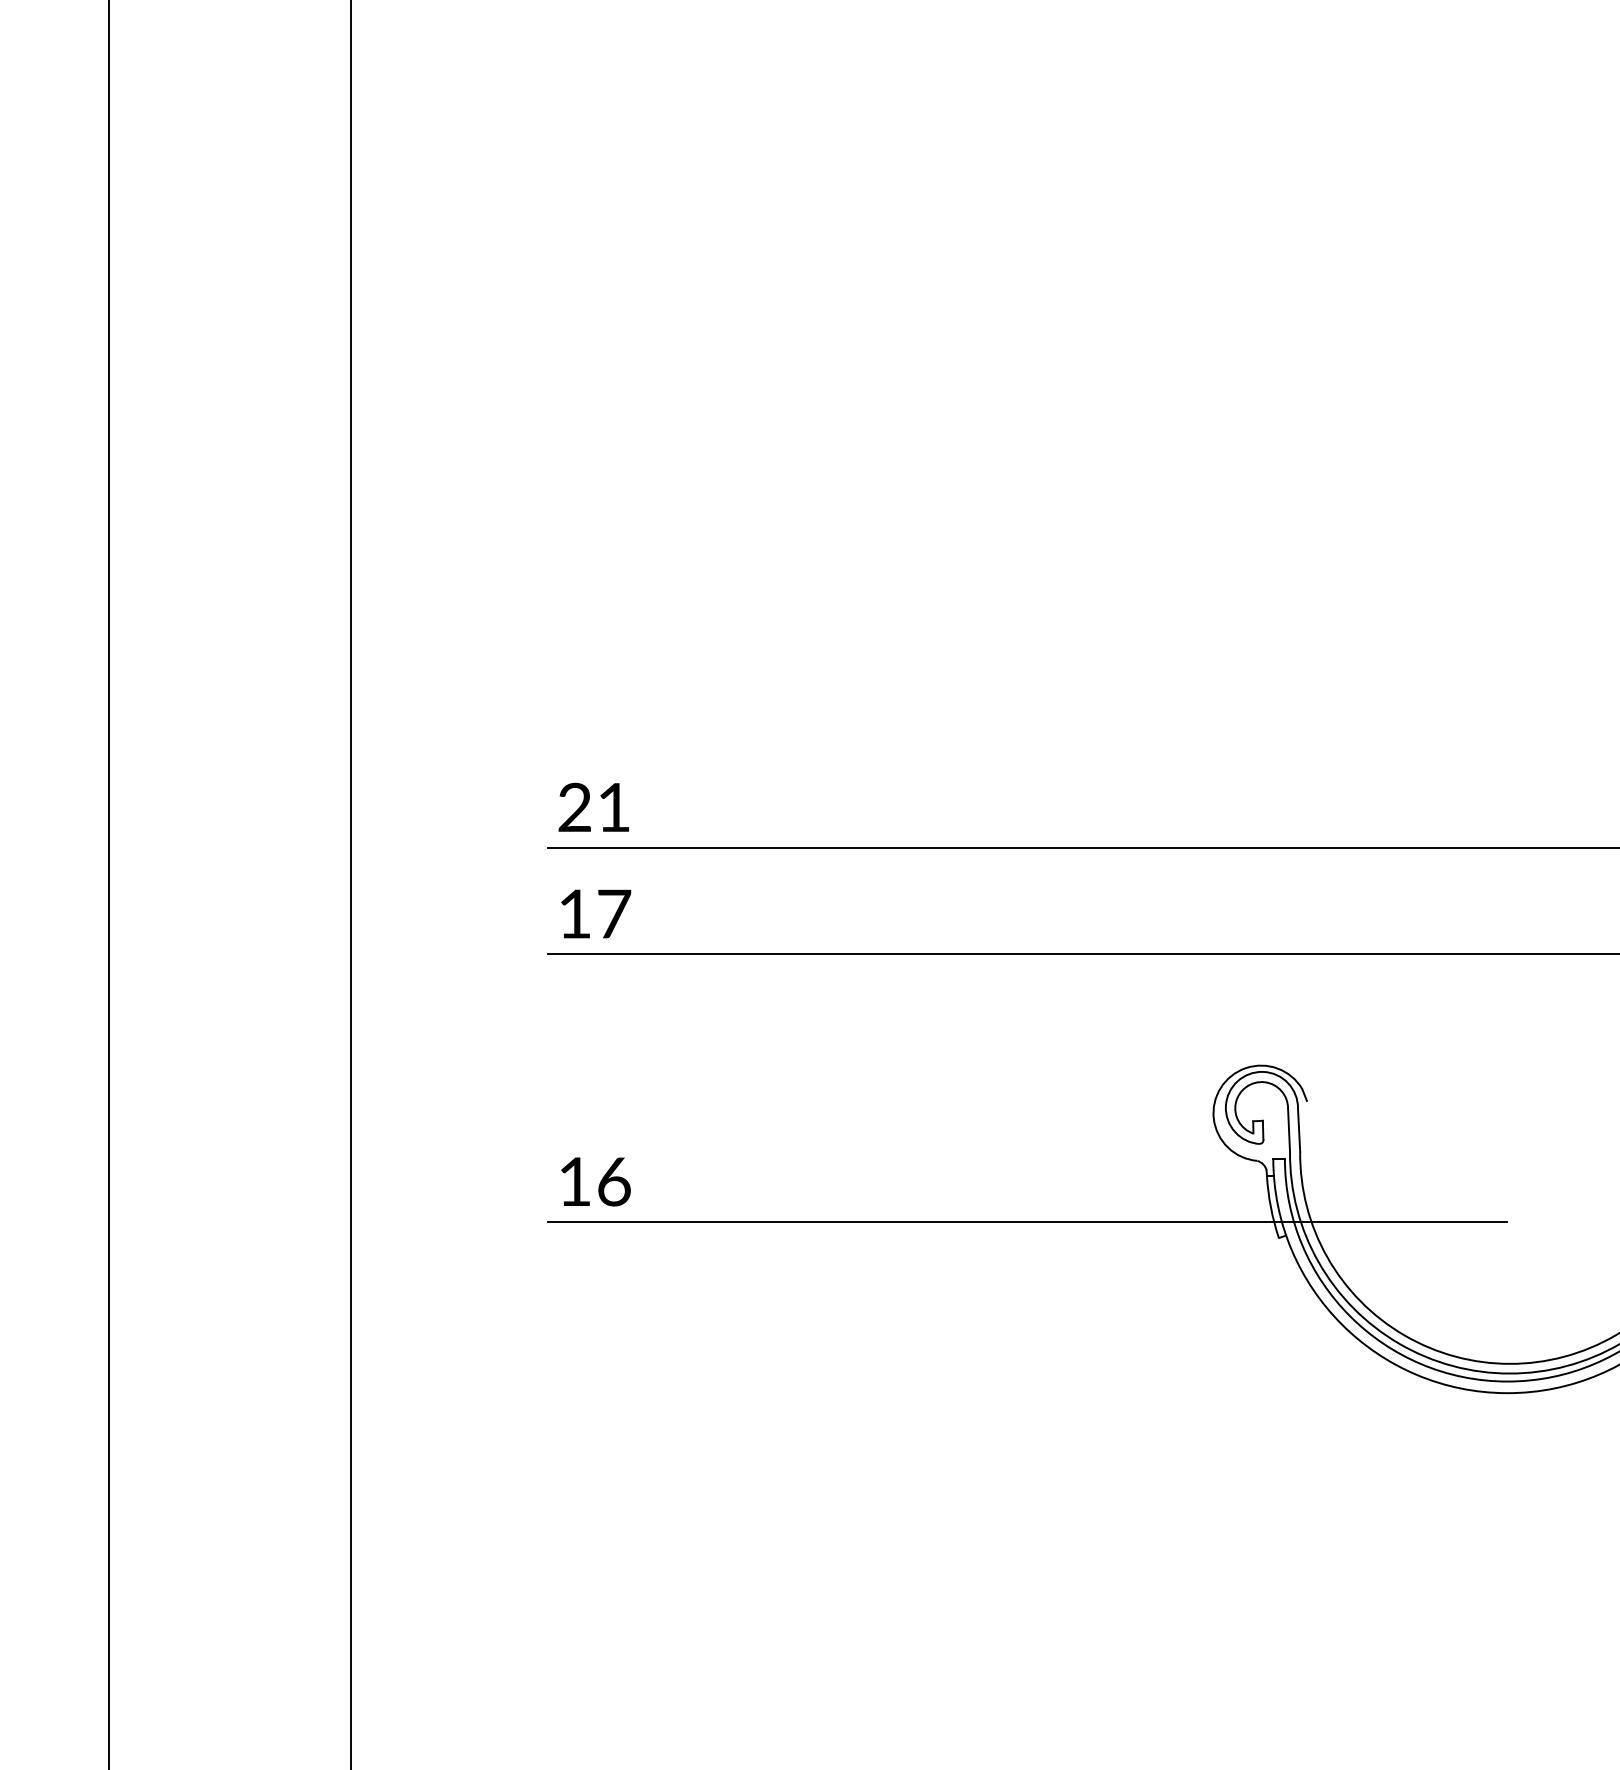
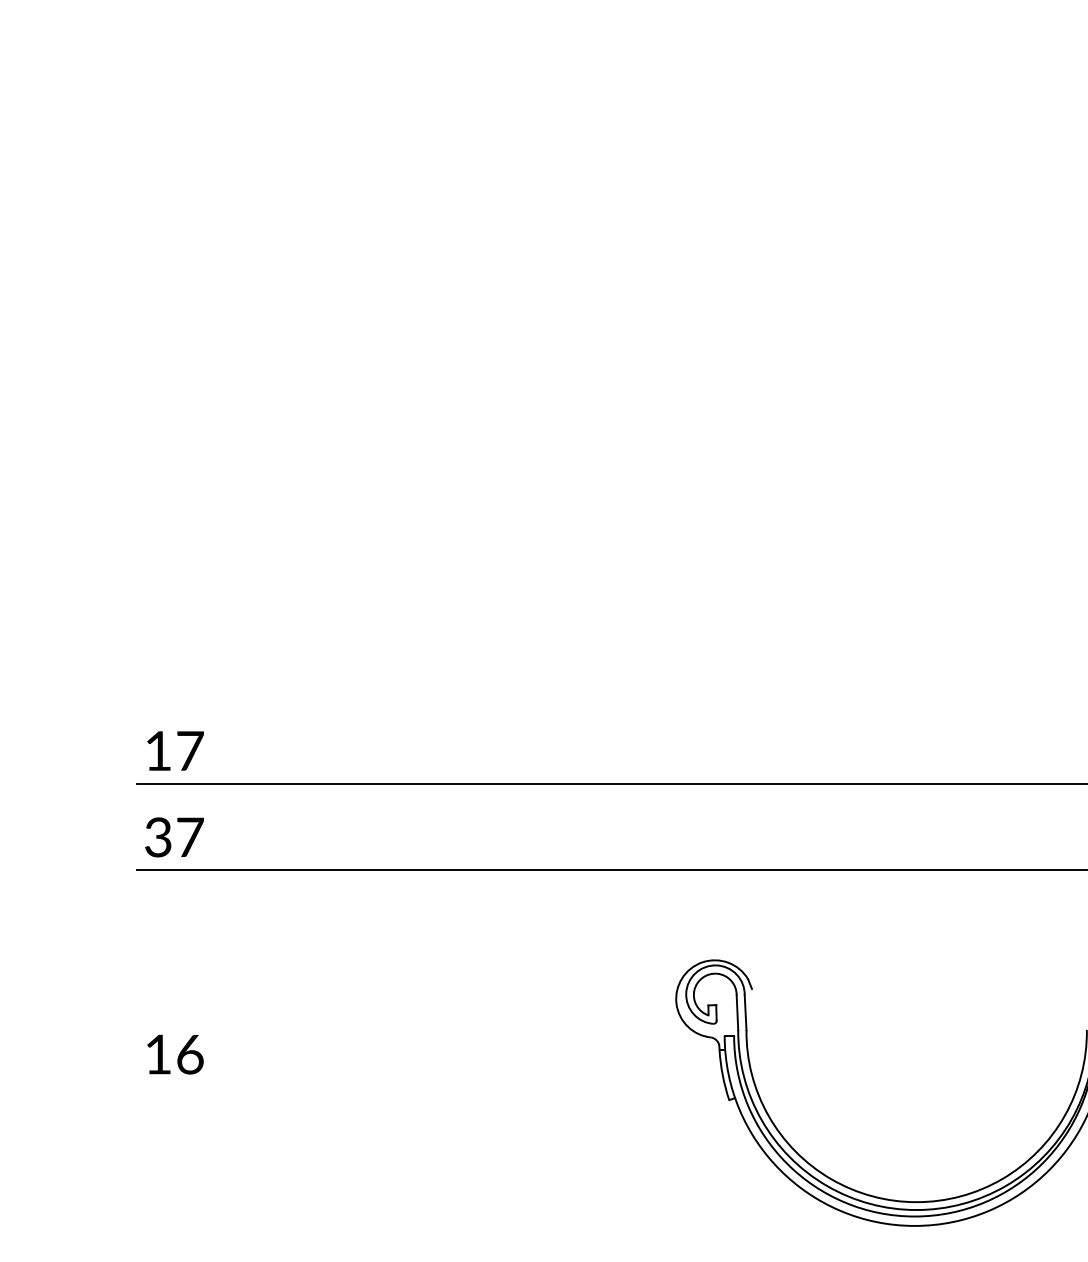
text: (594, 806) -> (174, 750), 21 -> 17
text: (574, 913) -> (158, 836), 17 -> 37
line: (1026, 1222) -> (524, 1087), removed

